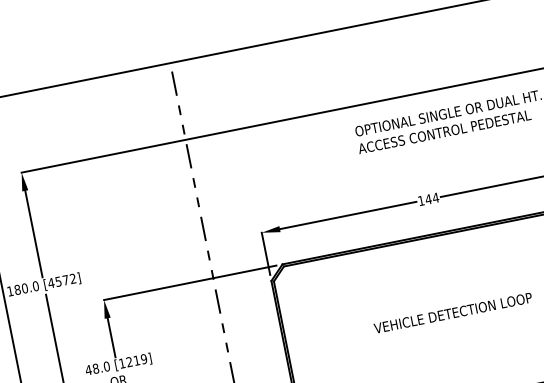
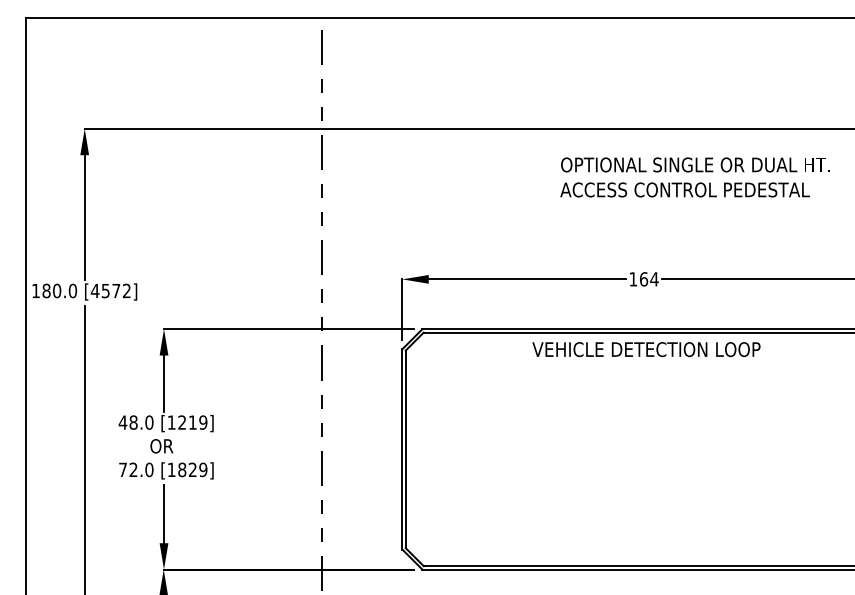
text: (428, 199) -> (643, 279), 144 -> 164
text: (453, 313) -> (646, 349), moved

